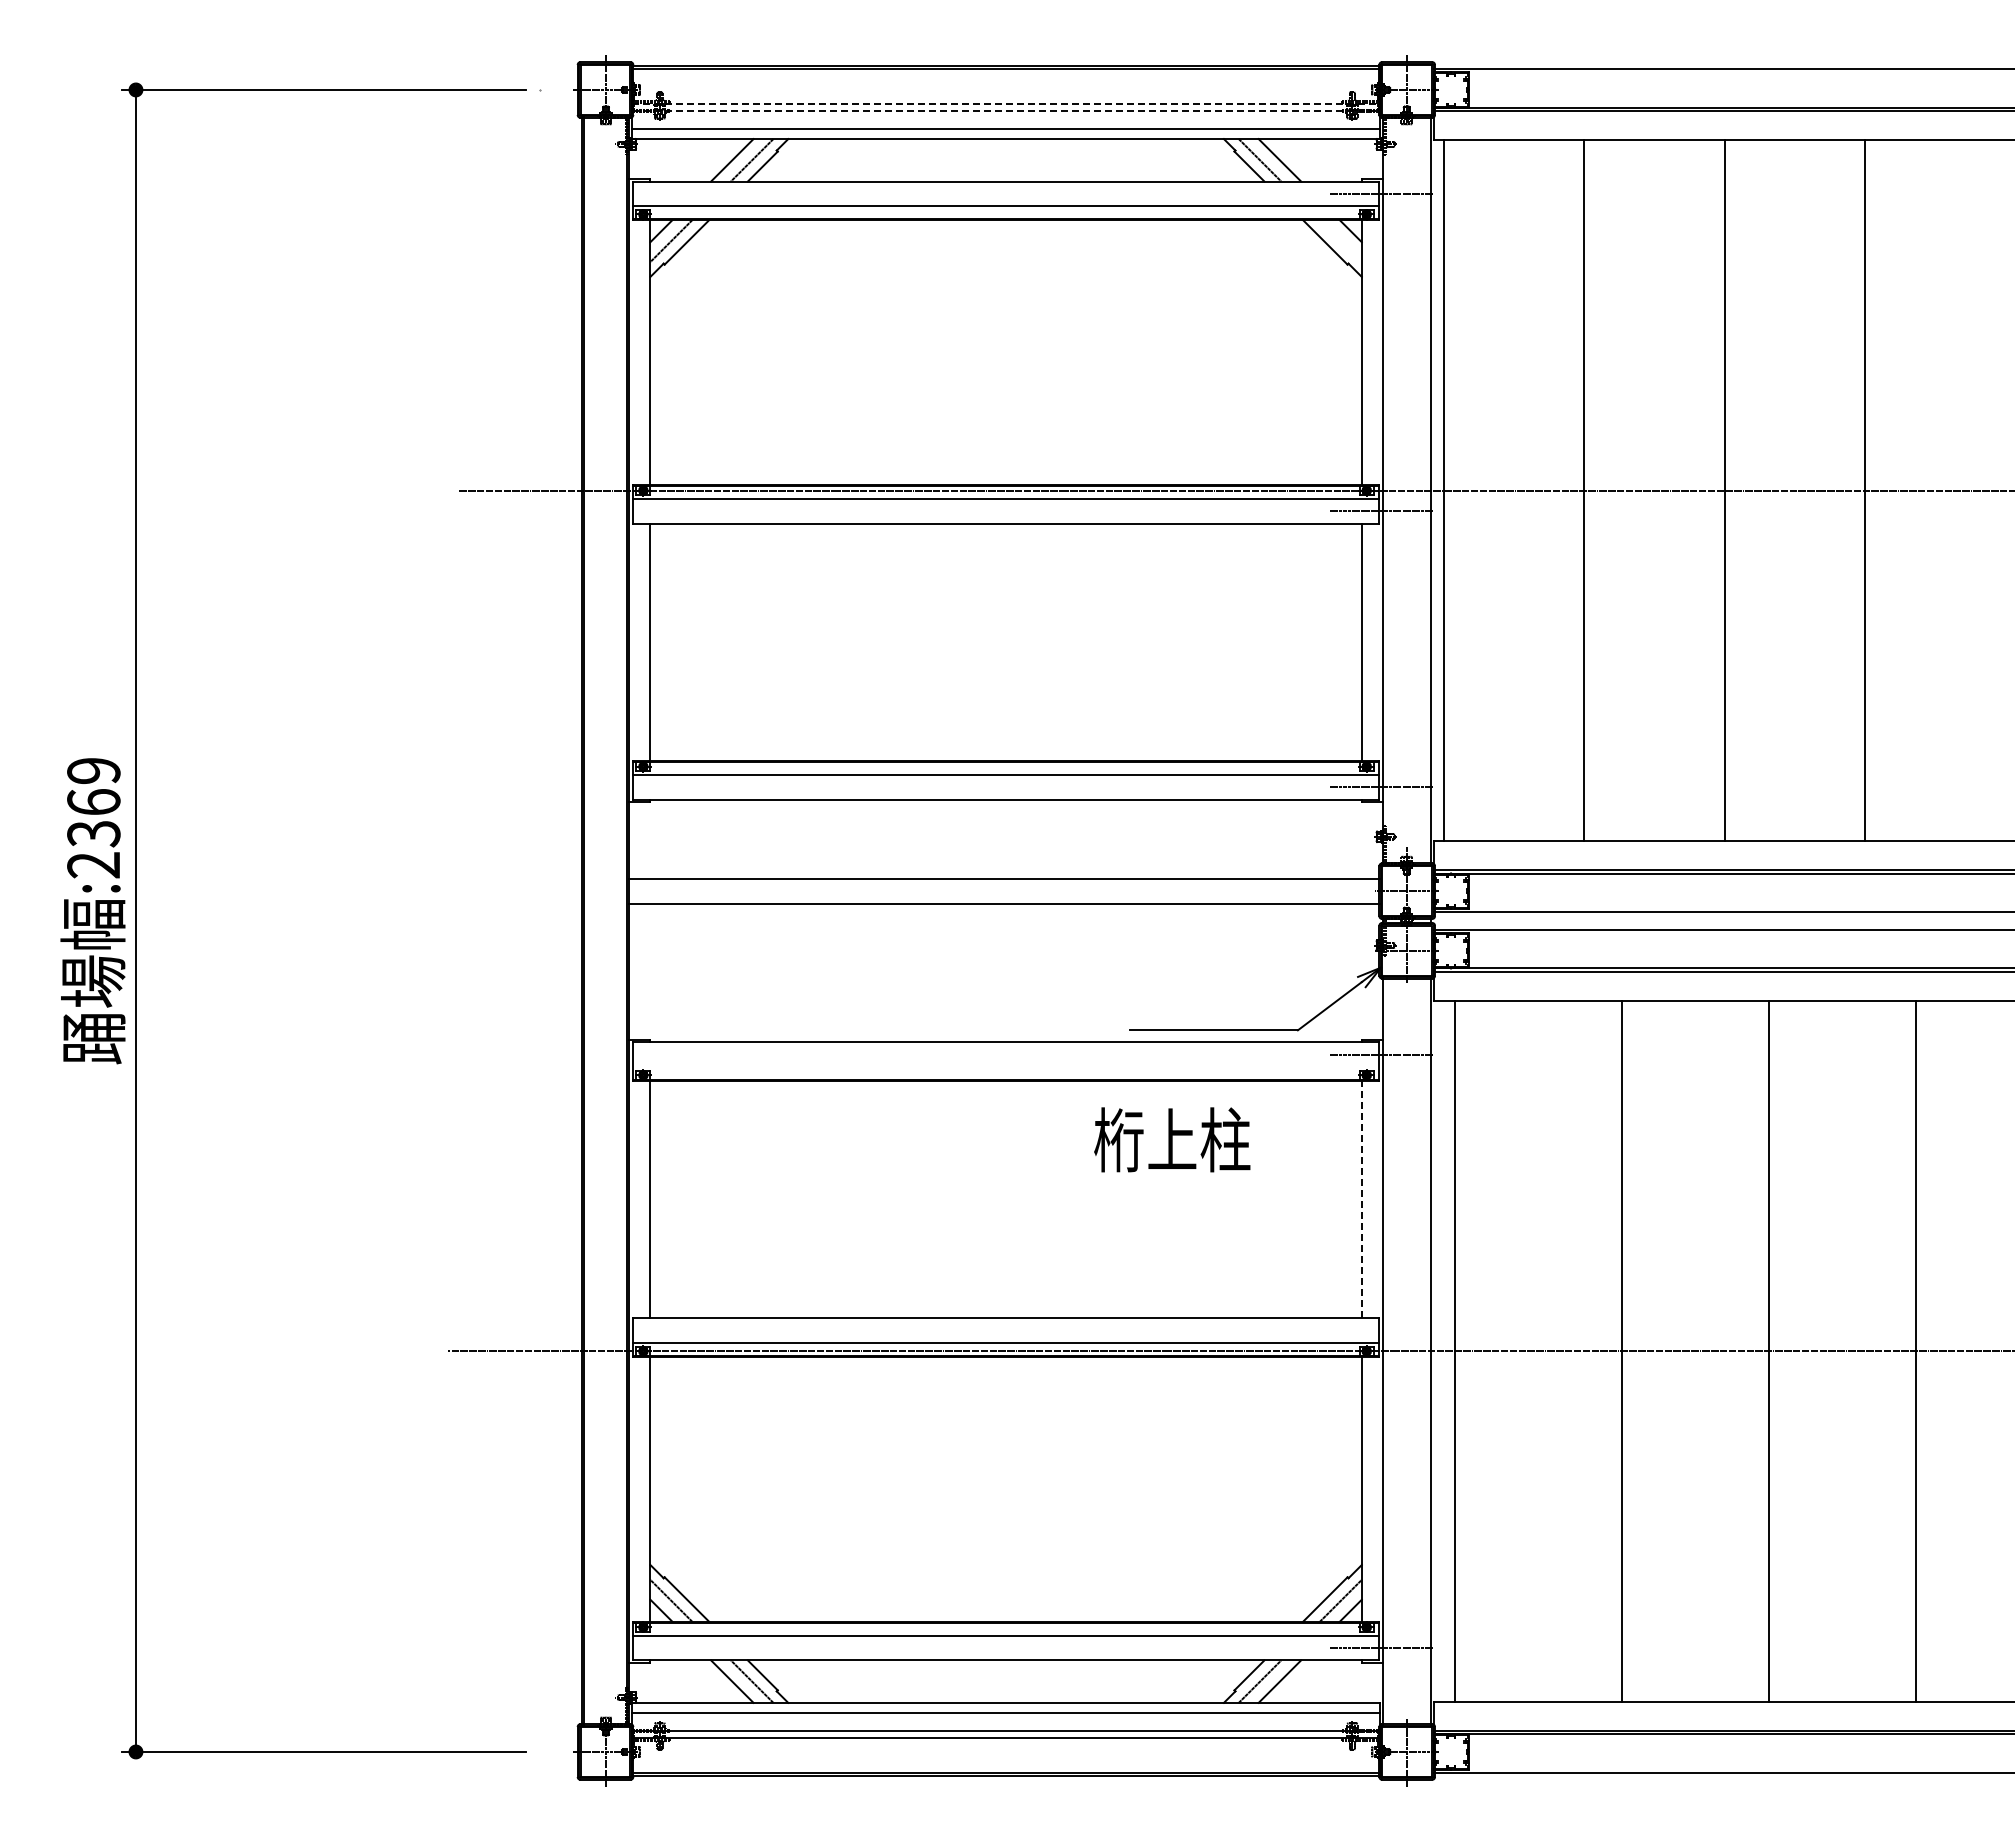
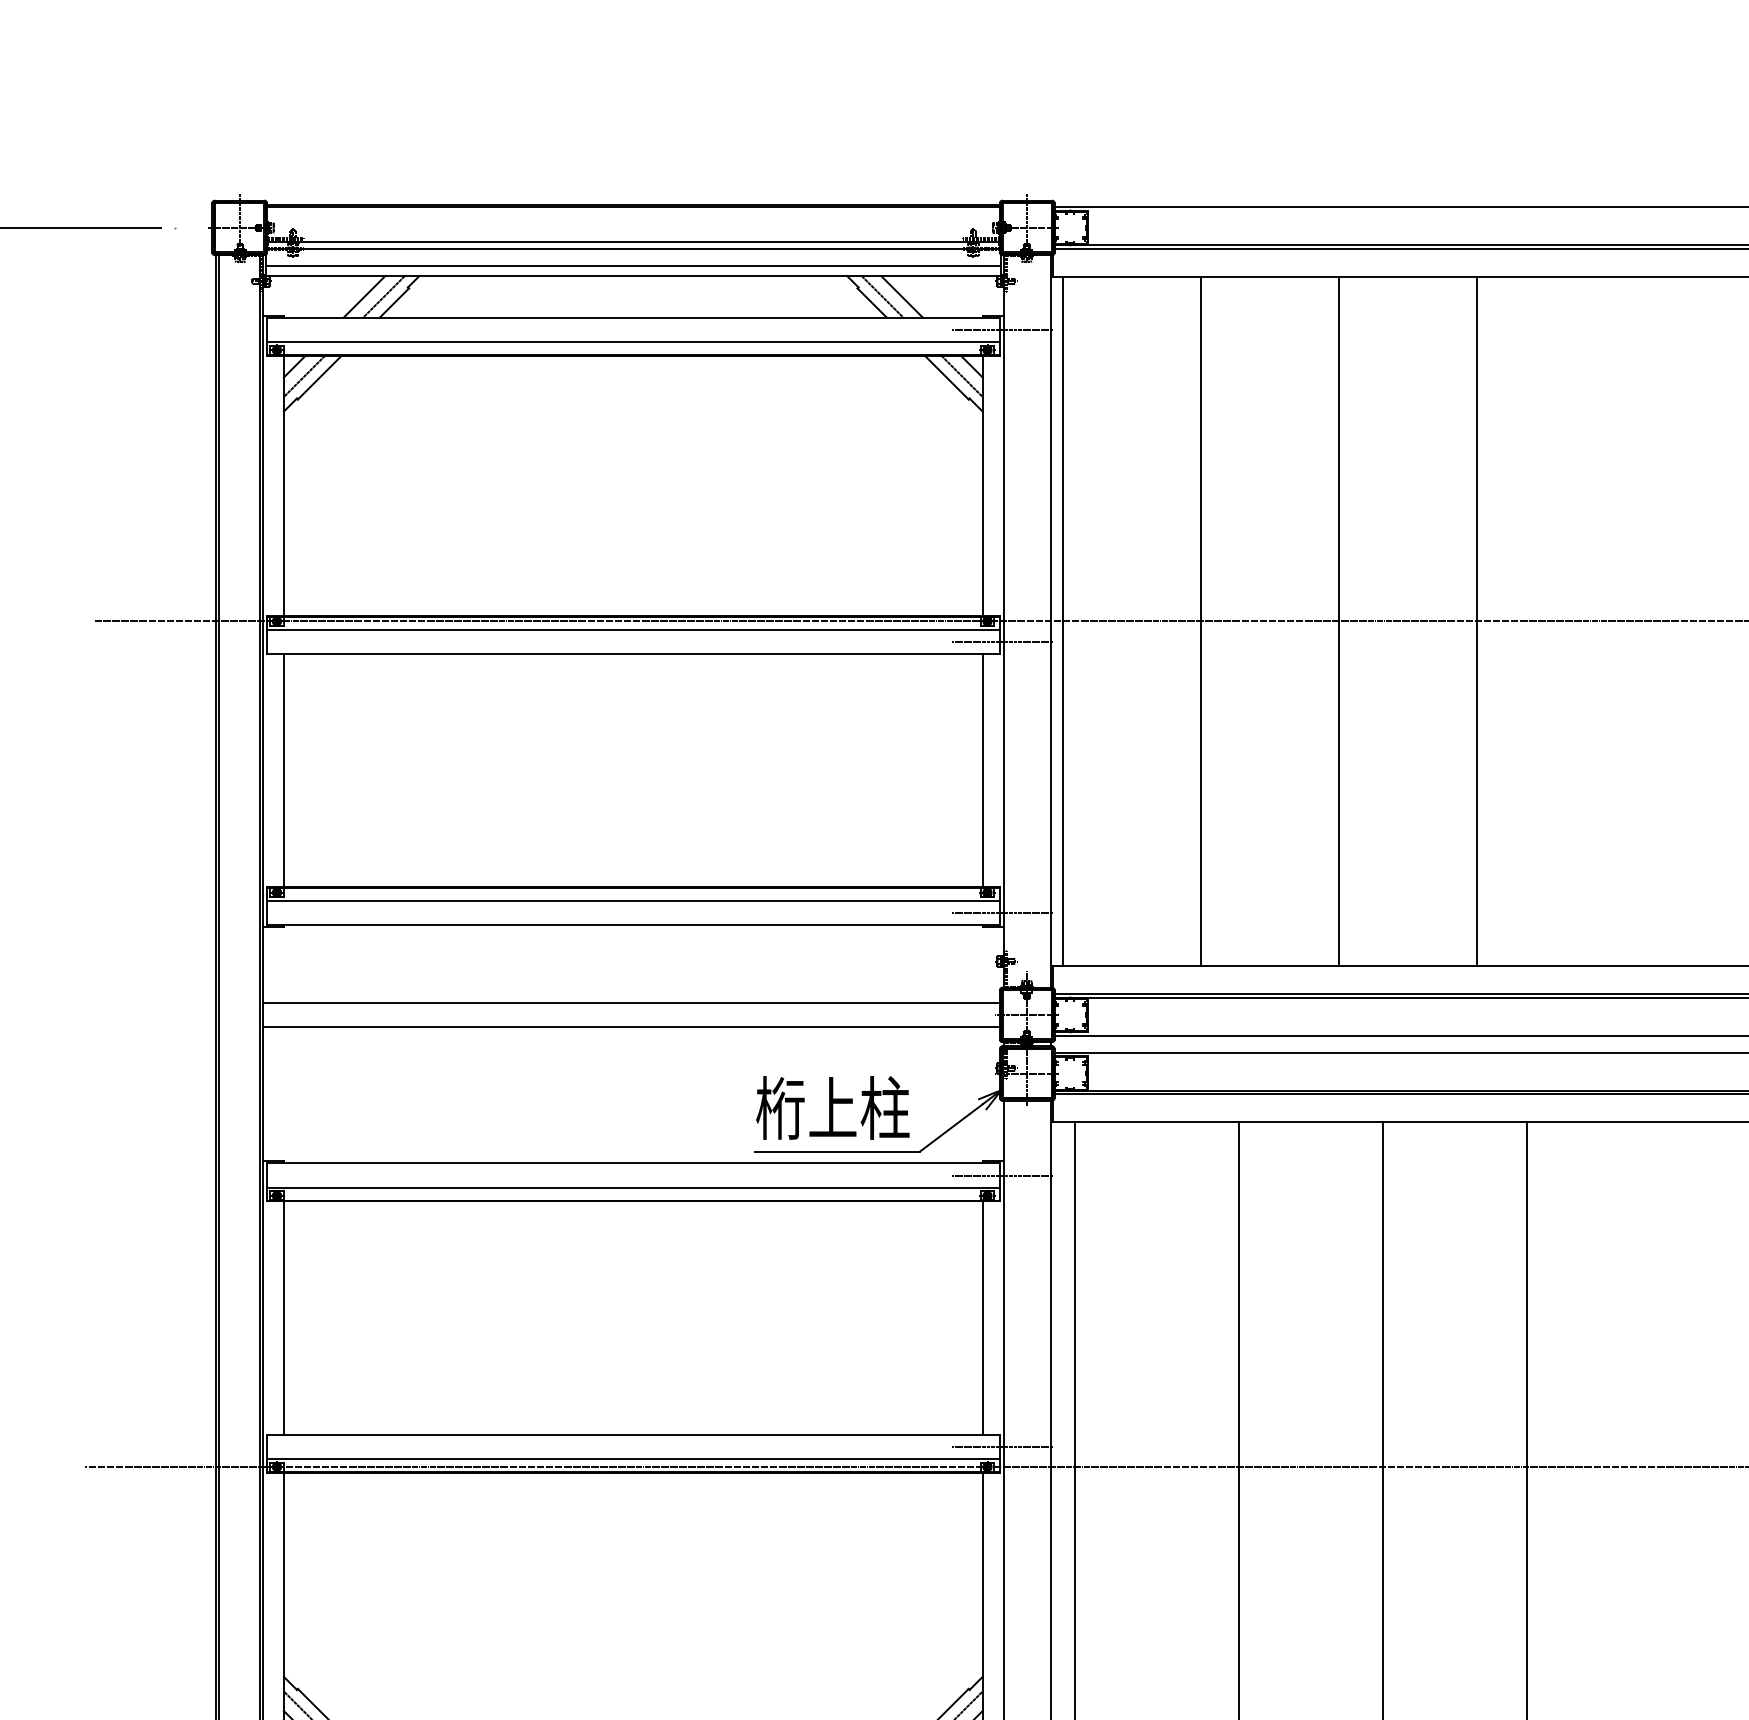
line: (1006, 104) -> (633, 242), dashed -> solid
line: (1006, 111) -> (633, 249), dashed -> solid
line: (1340, 241) -> (961, 376), added
line: (1005, 1066) -> (632, 1187), added
text: (1172, 1139) -> (833, 1107), moved
line: (1361, 1199) -> (982, 1317), dashed -> solid
line: (1381, 1330) -> (1002, 1446), added

